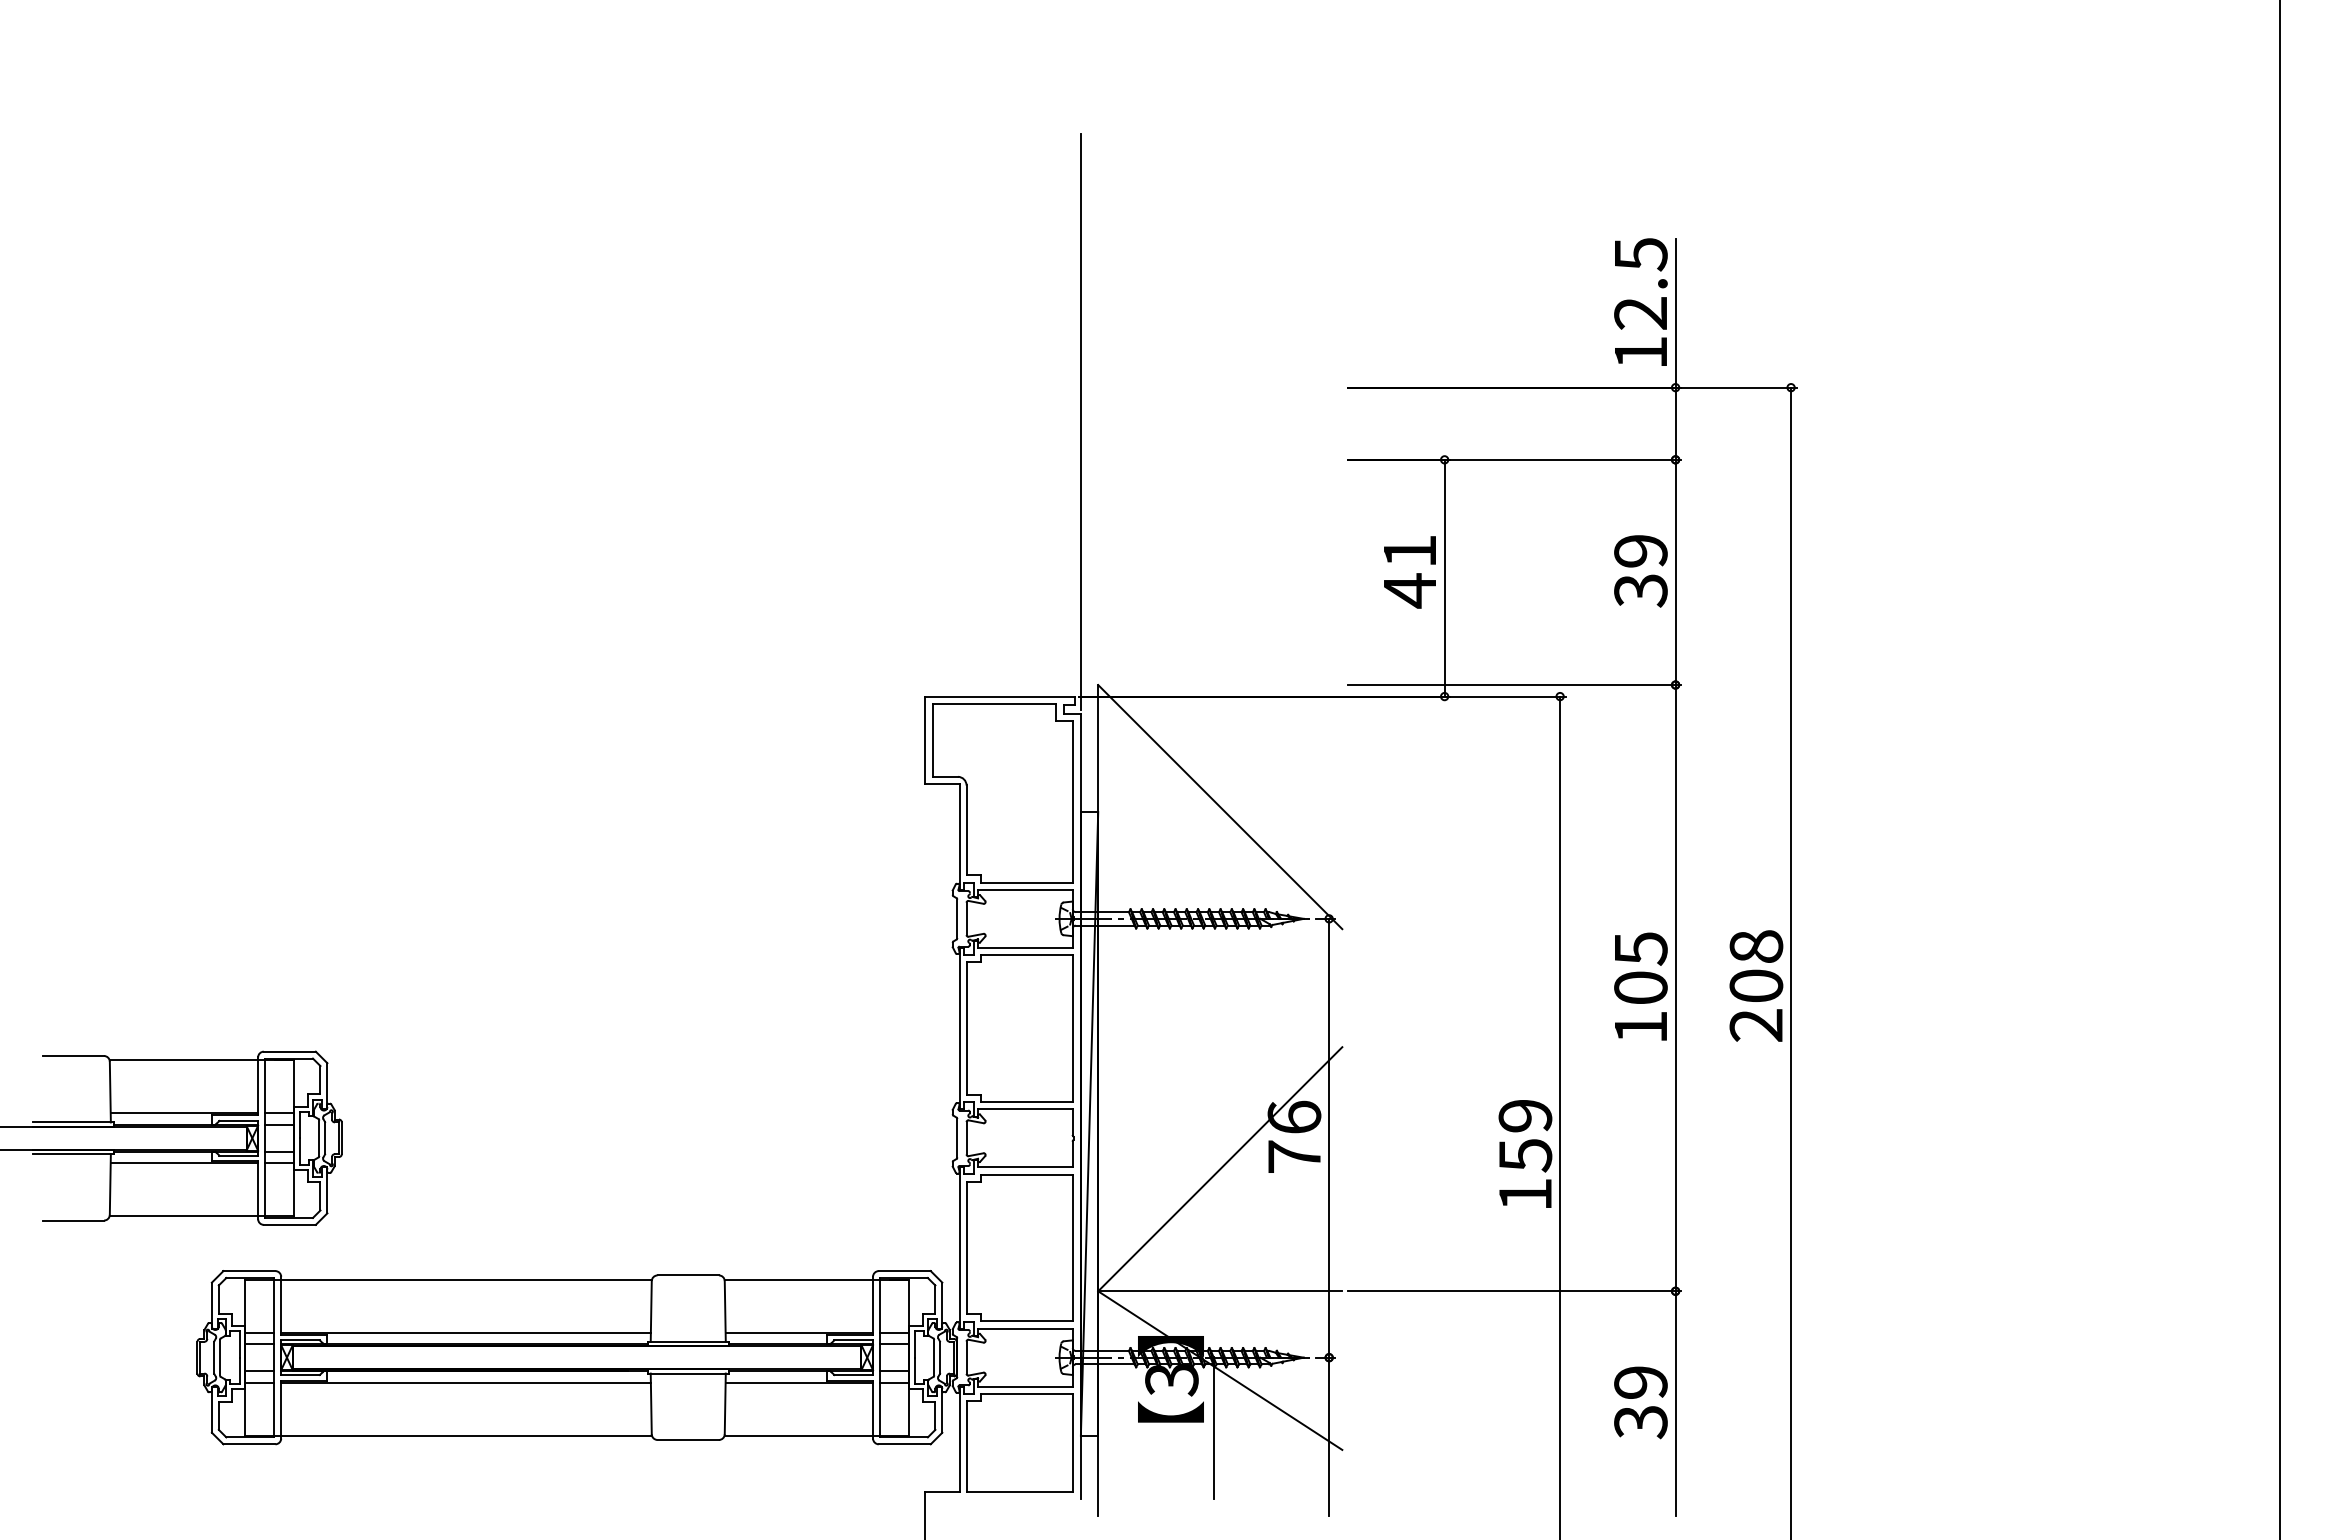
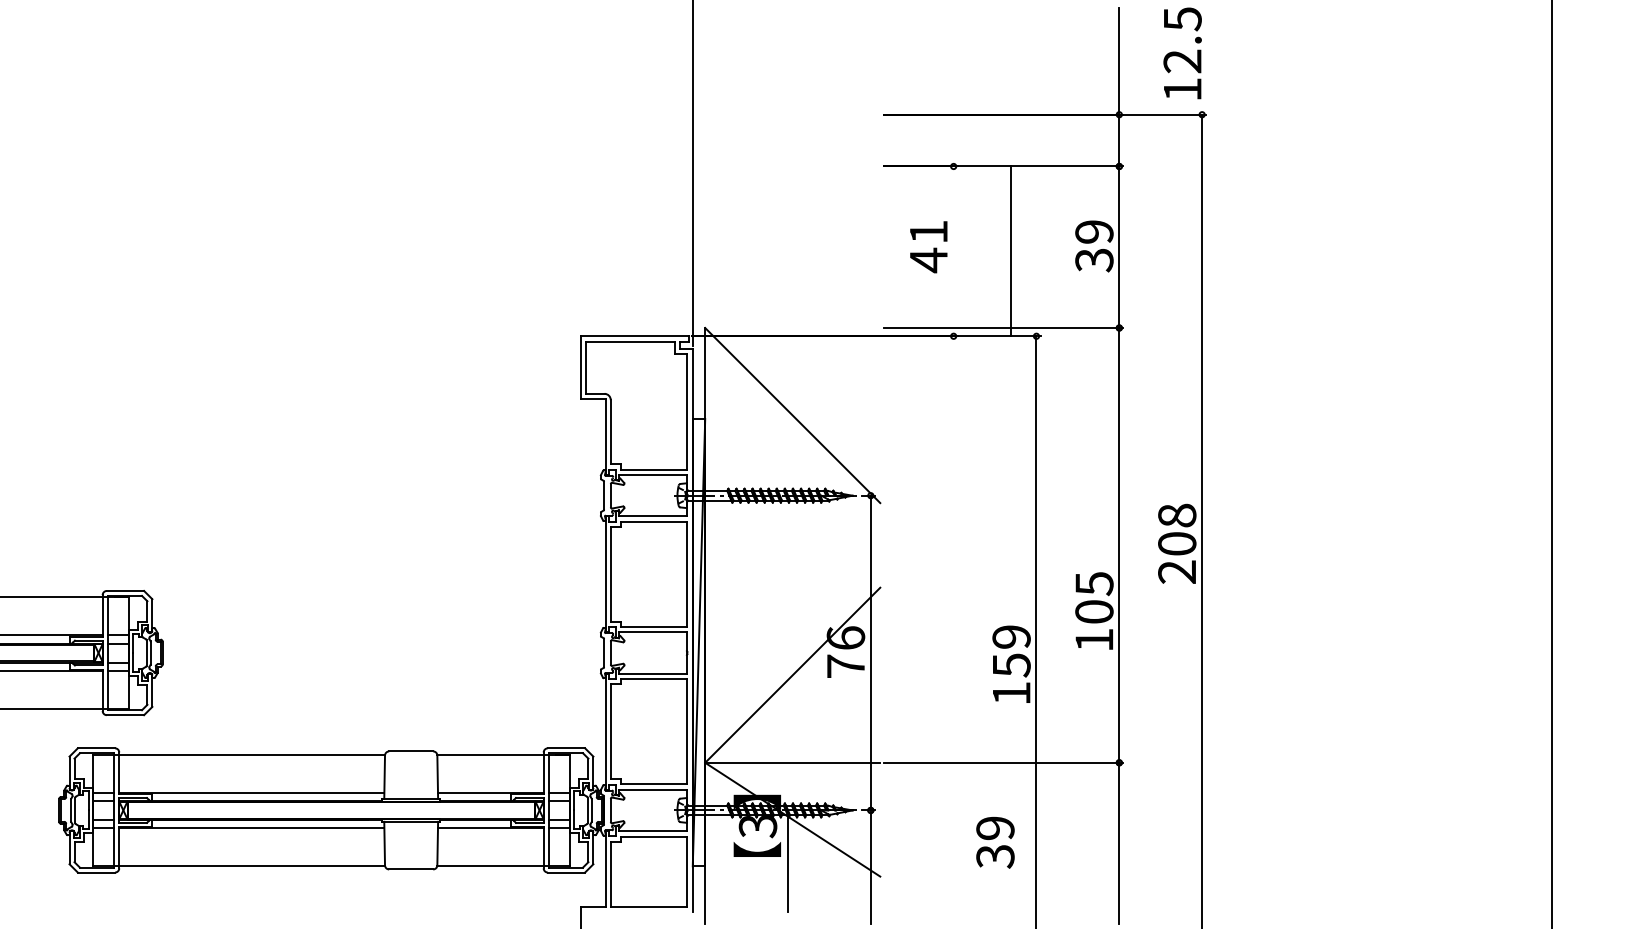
text: (1640, 301) -> (1182, 52), moved
line: (1444, 577) -> (1010, 250), moved
text: (1640, 986) -> (1094, 610), moved
text: (1640, 1402) -> (995, 842), moved

